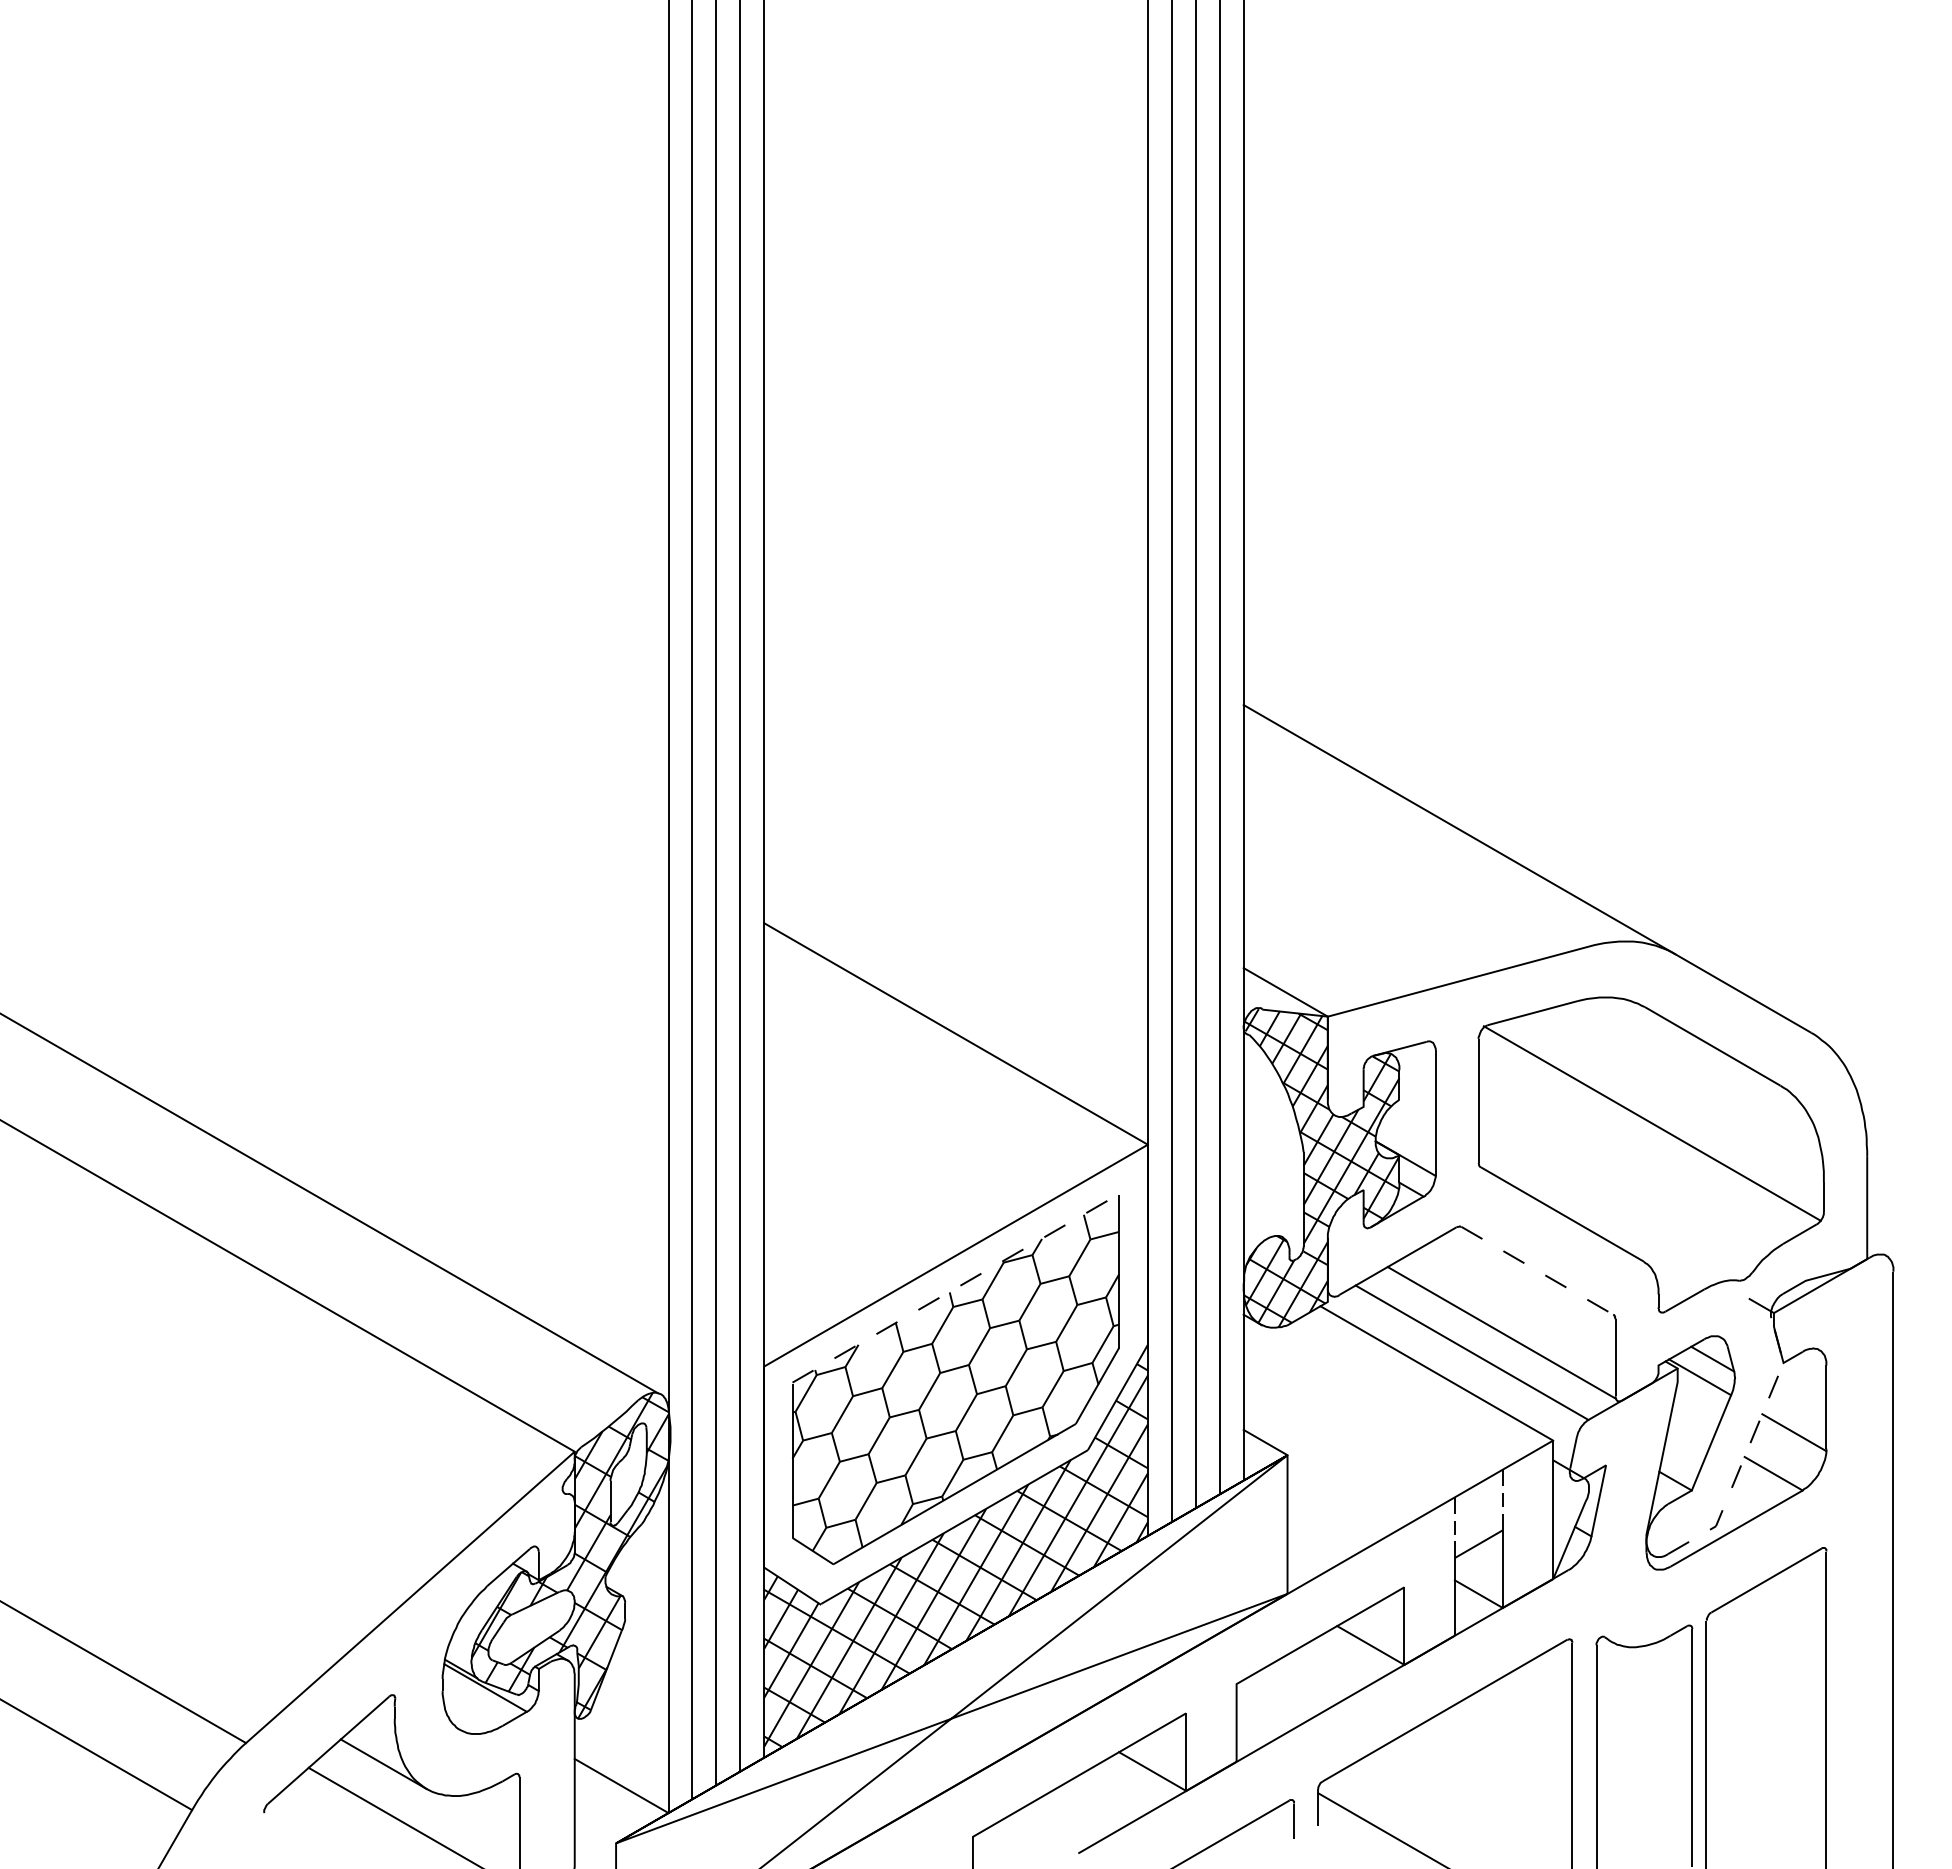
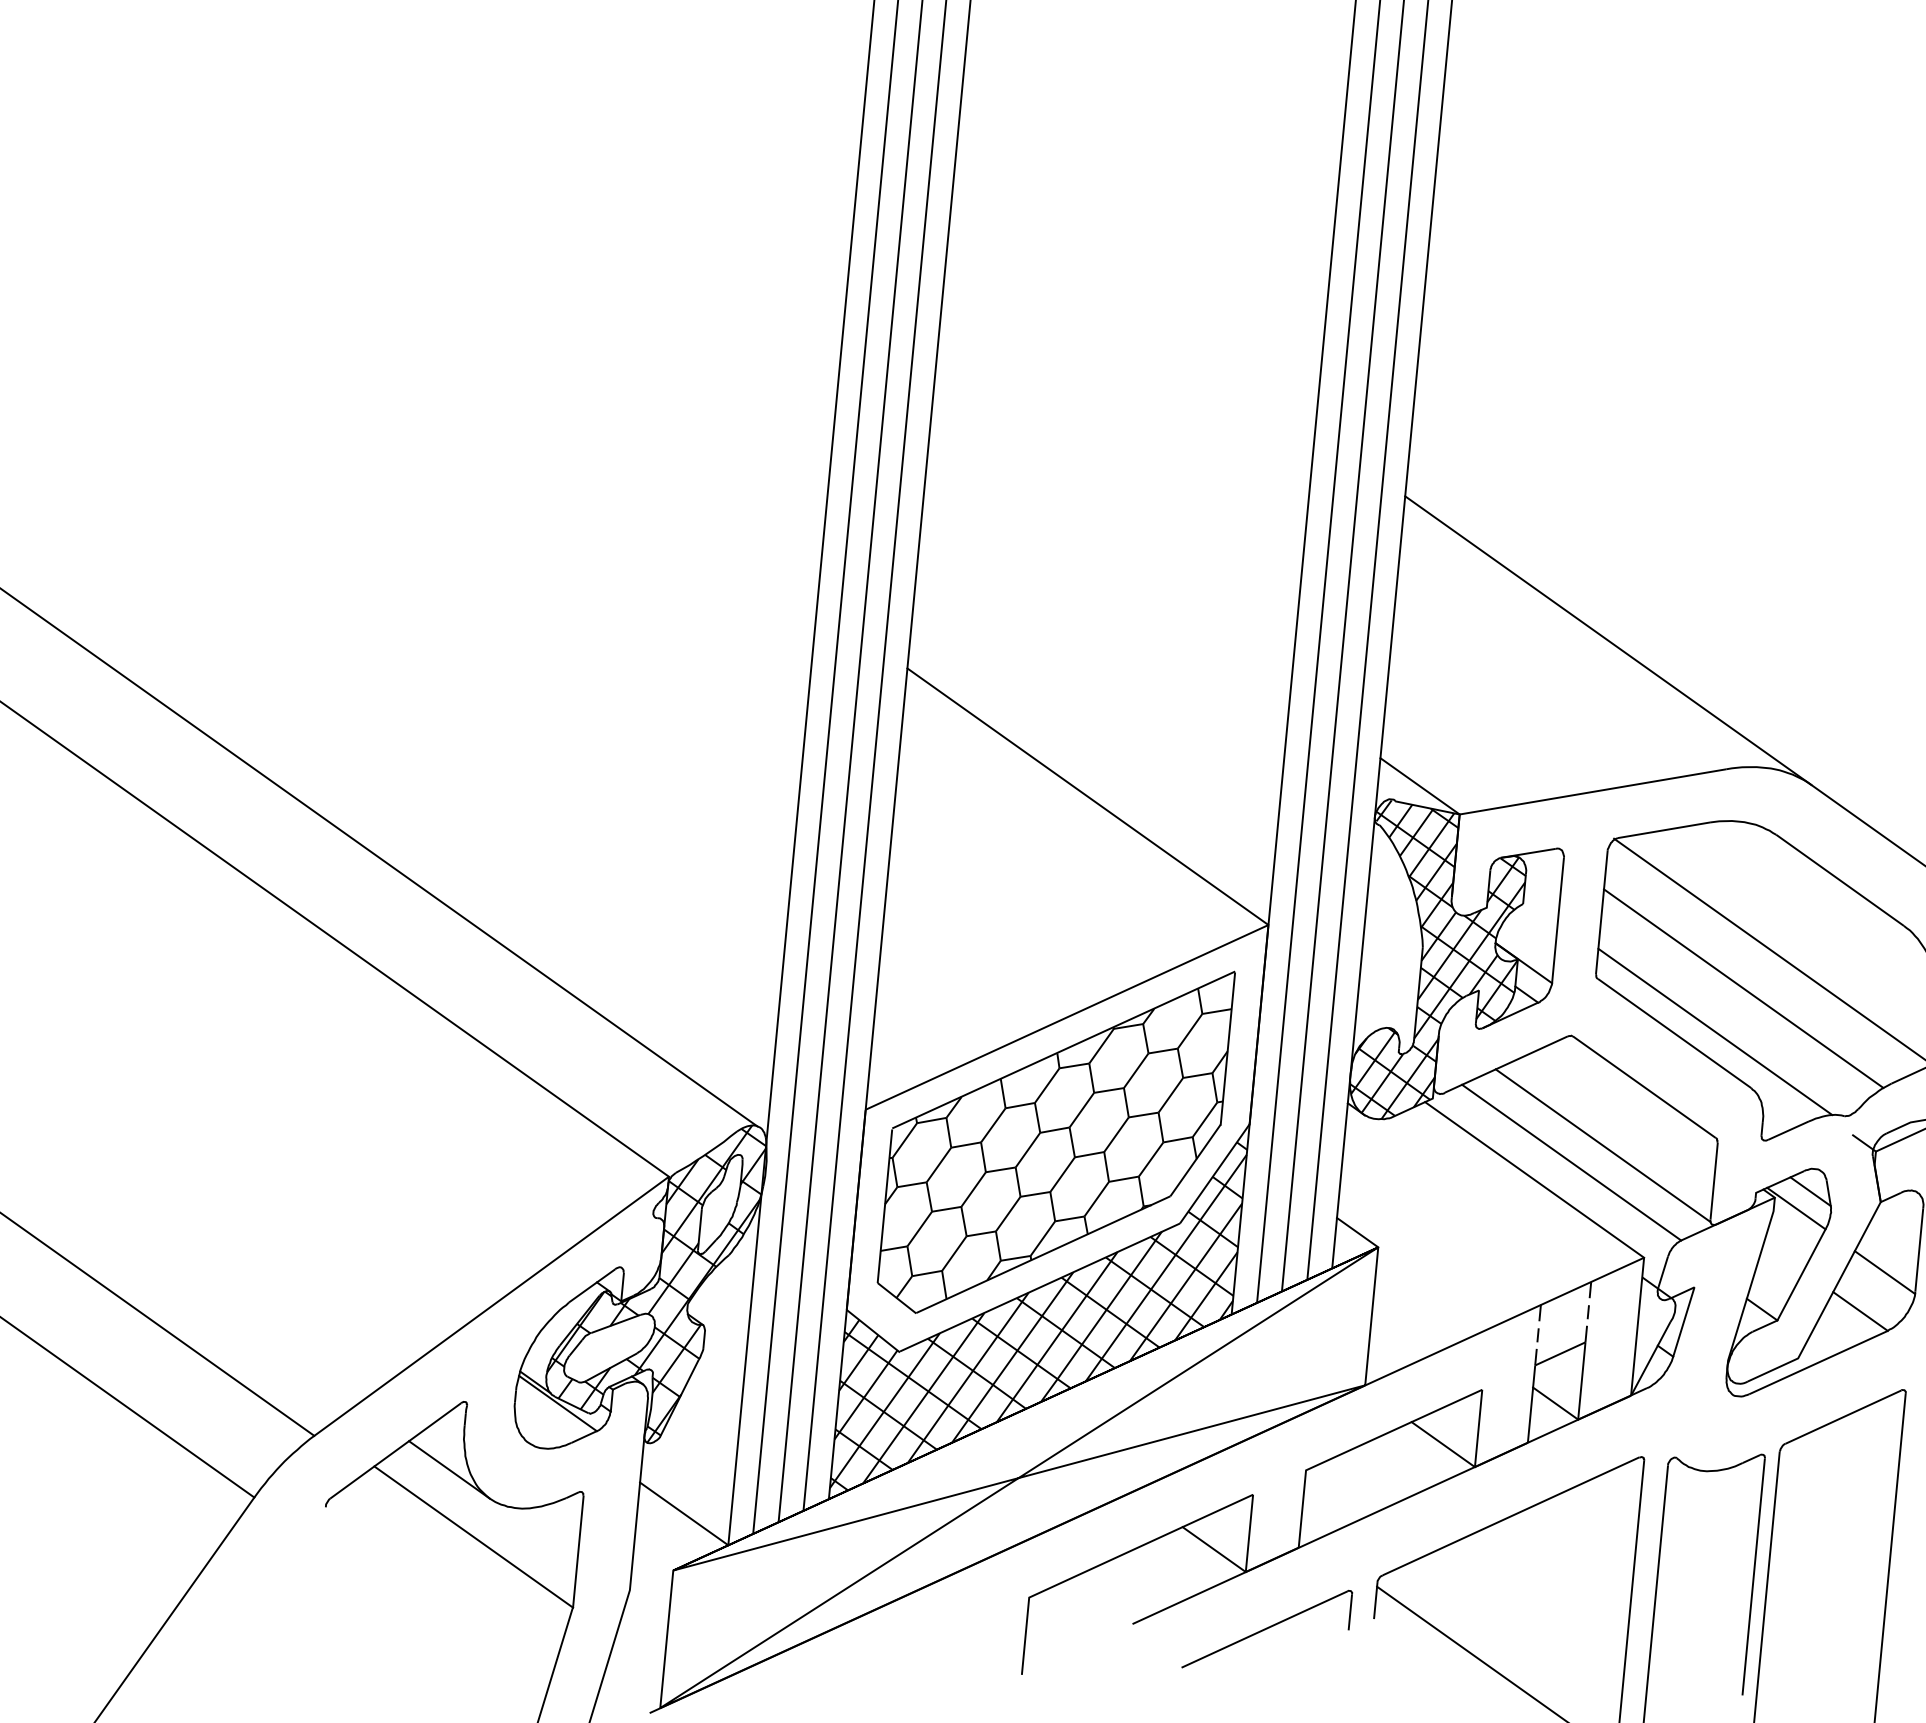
line: (1626, 1163) -> (1743, 988), added
line: (1602, 1208) -> (1715, 1031), added
line: (1537, 1270) -> (1644, 1086), dashed -> solid
line: (955, 1288) -> (1063, 1050), dashed -> solid
line: (1748, 1448) -> (1837, 1283), dashed -> solid

